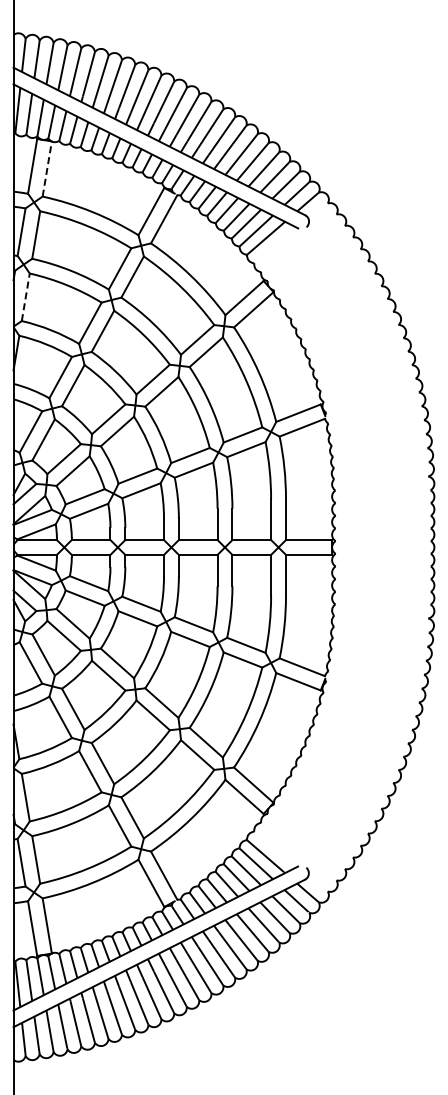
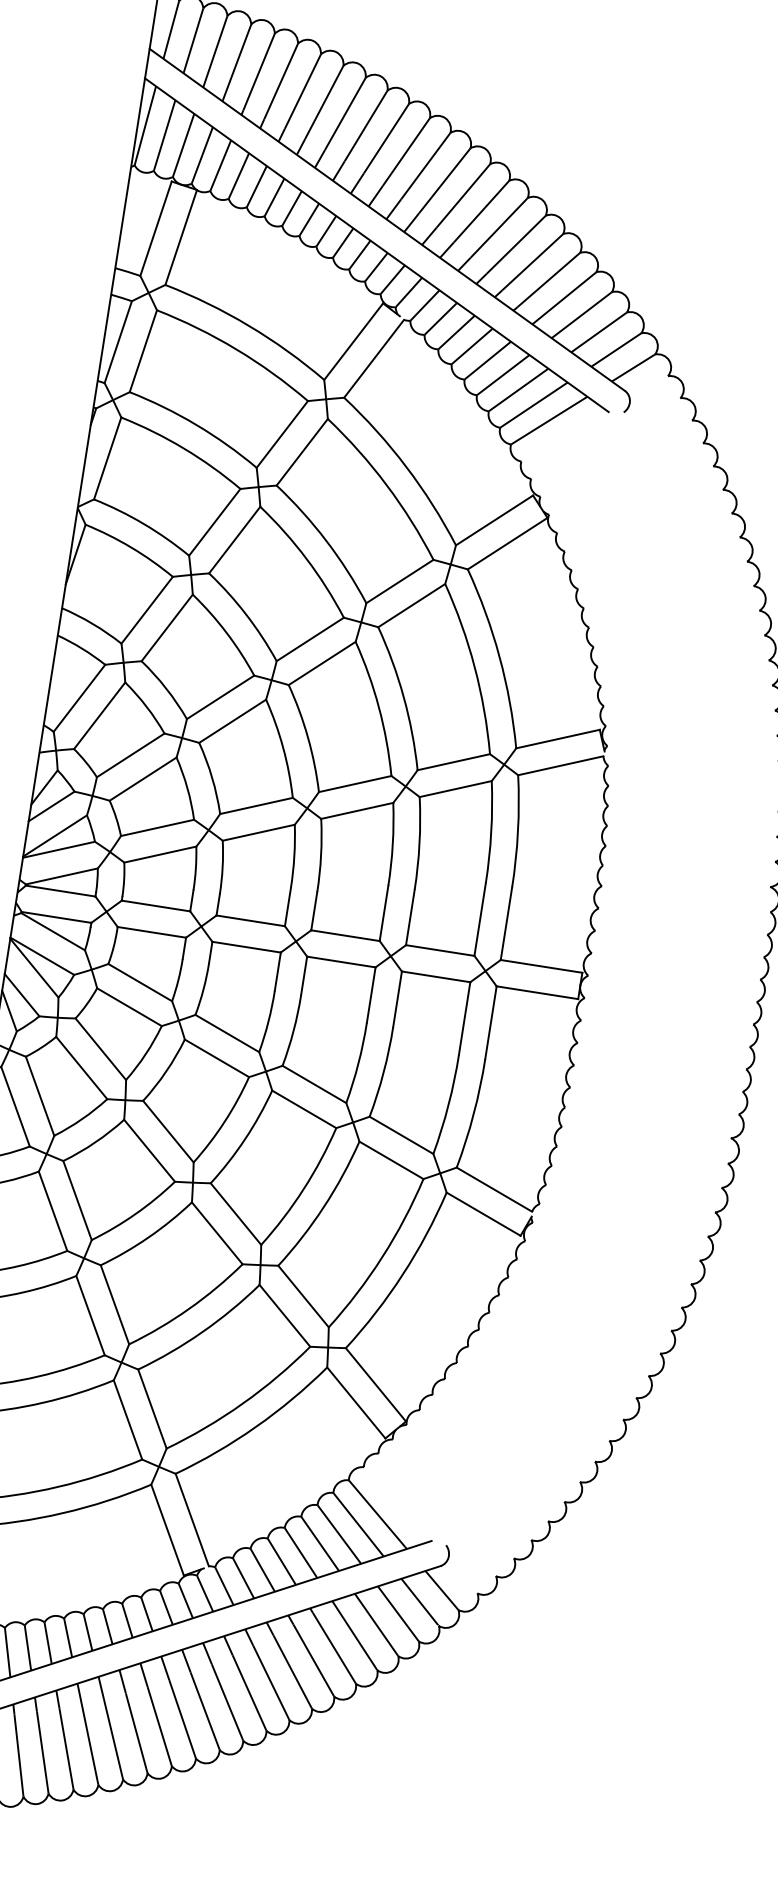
line: (47, 169) -> (181, 238), dashed -> solid
line: (25, 296) -> (107, 456), dashed -> solid

